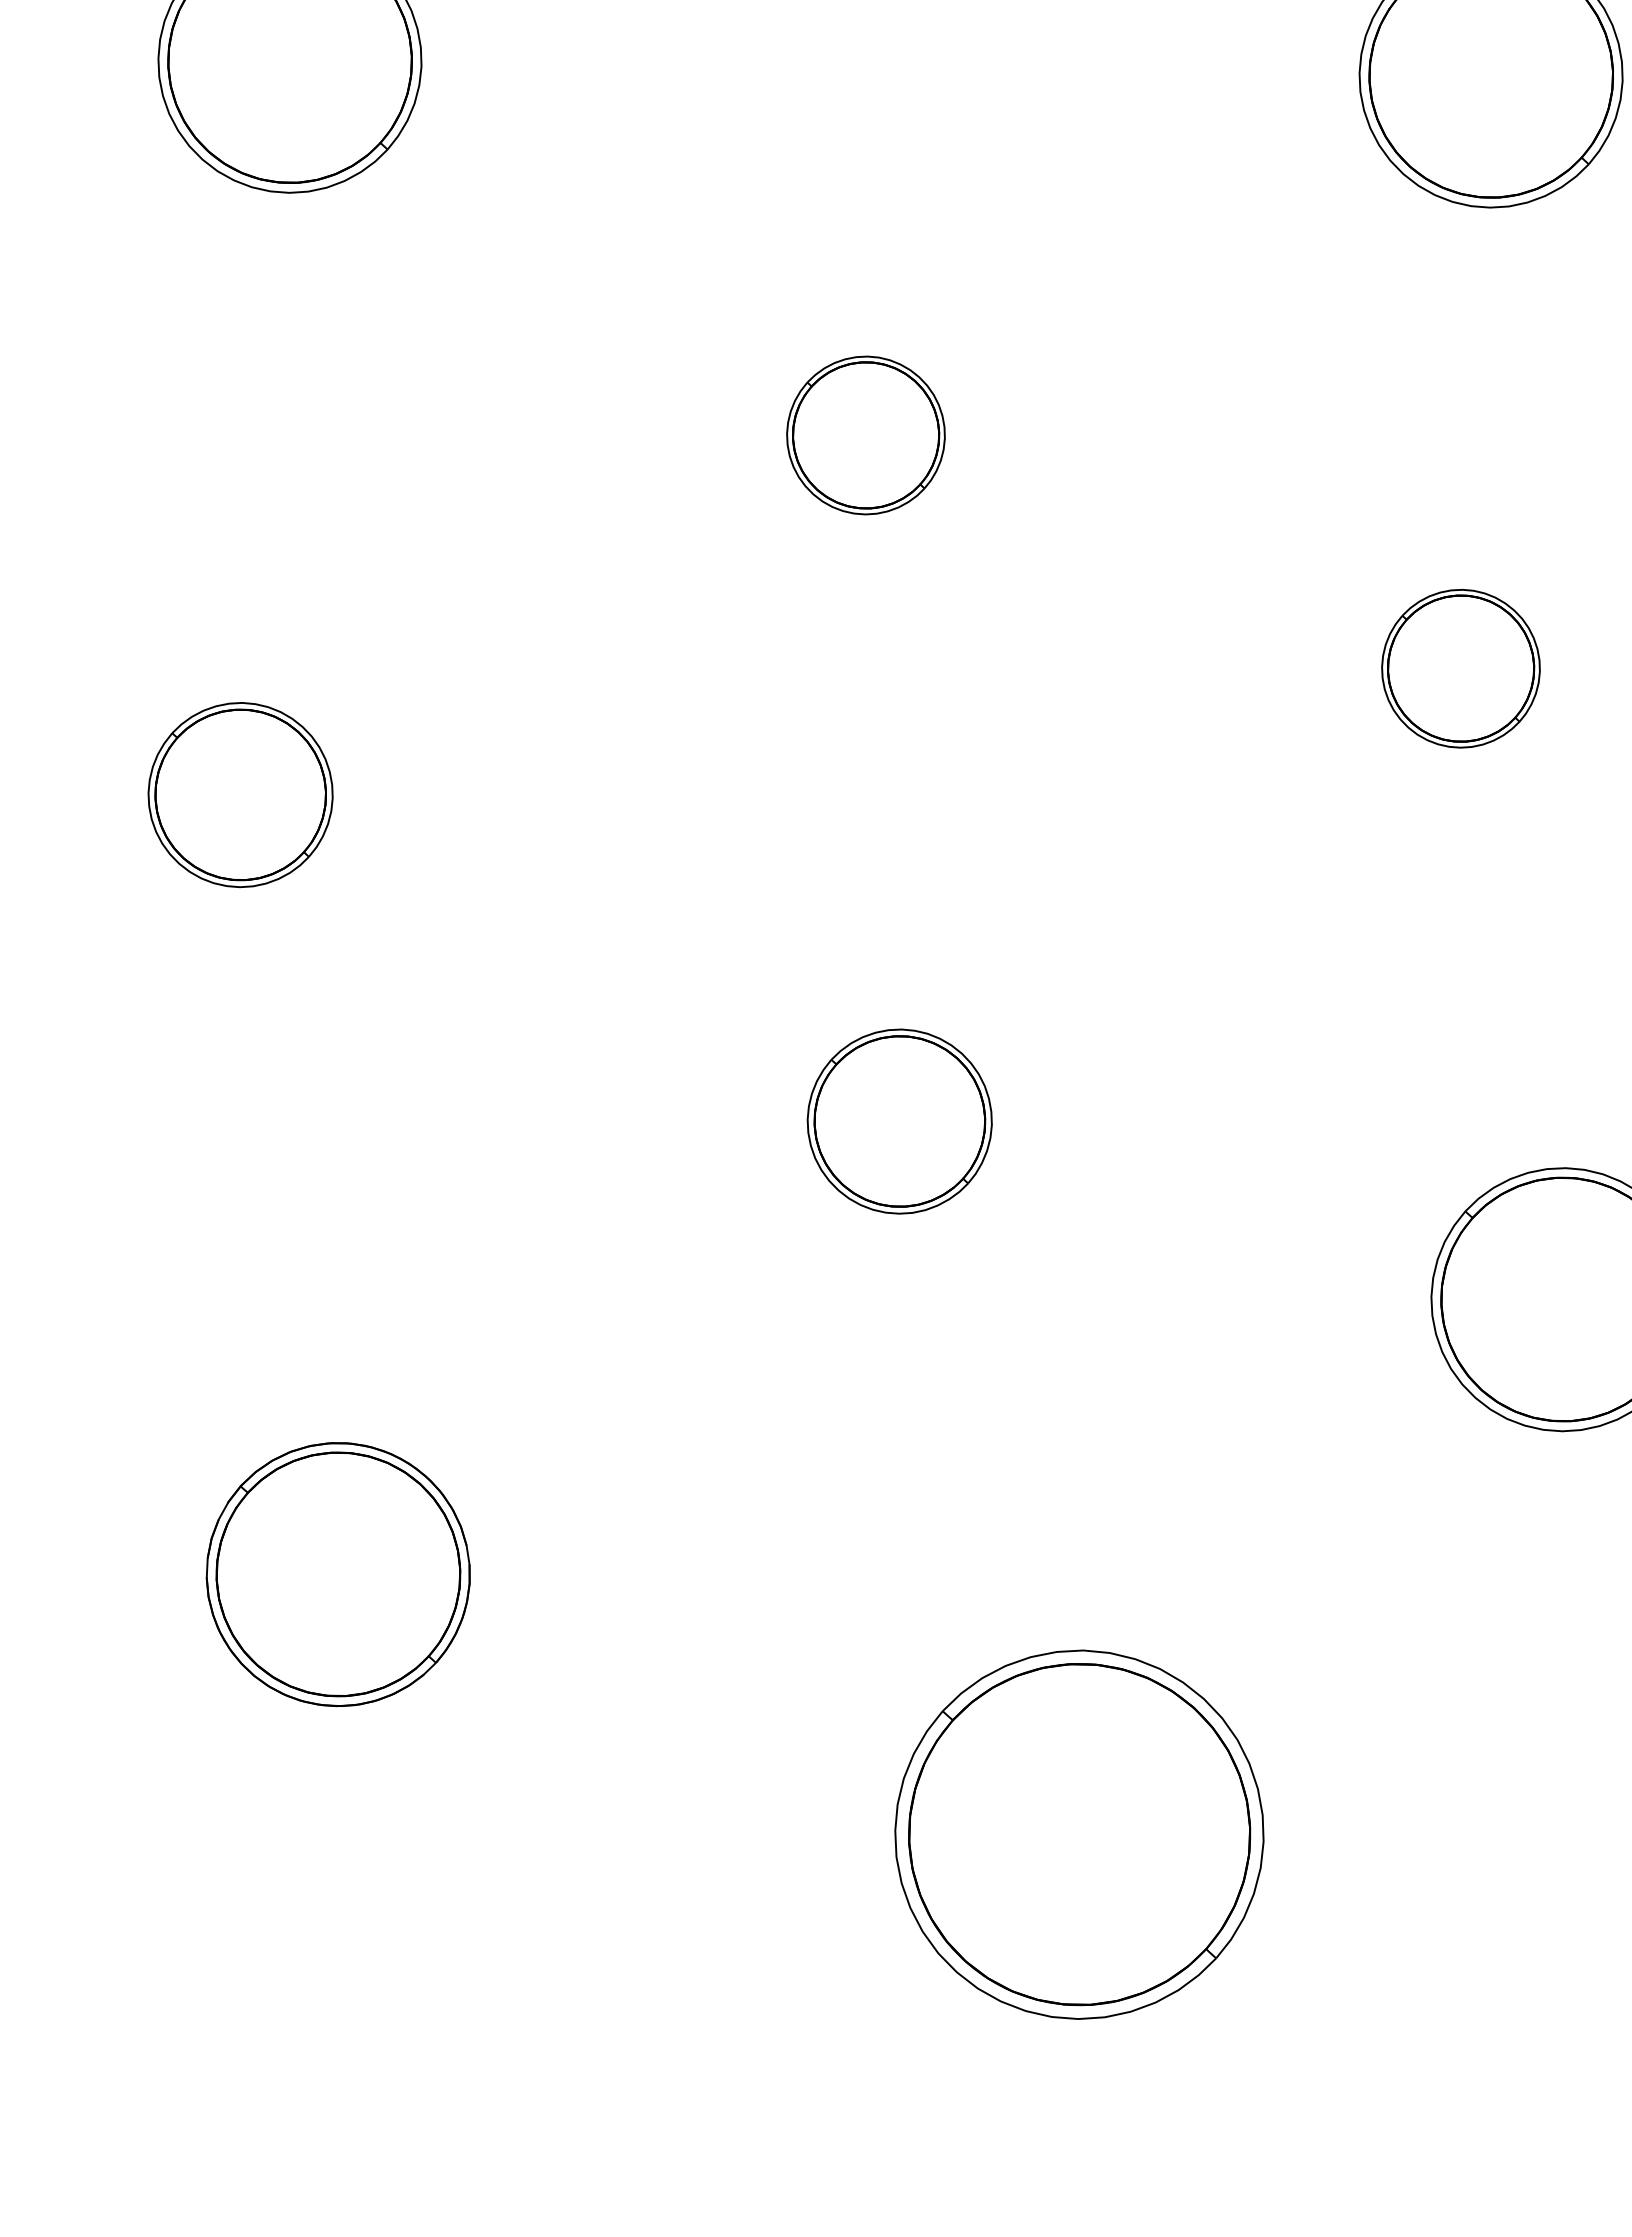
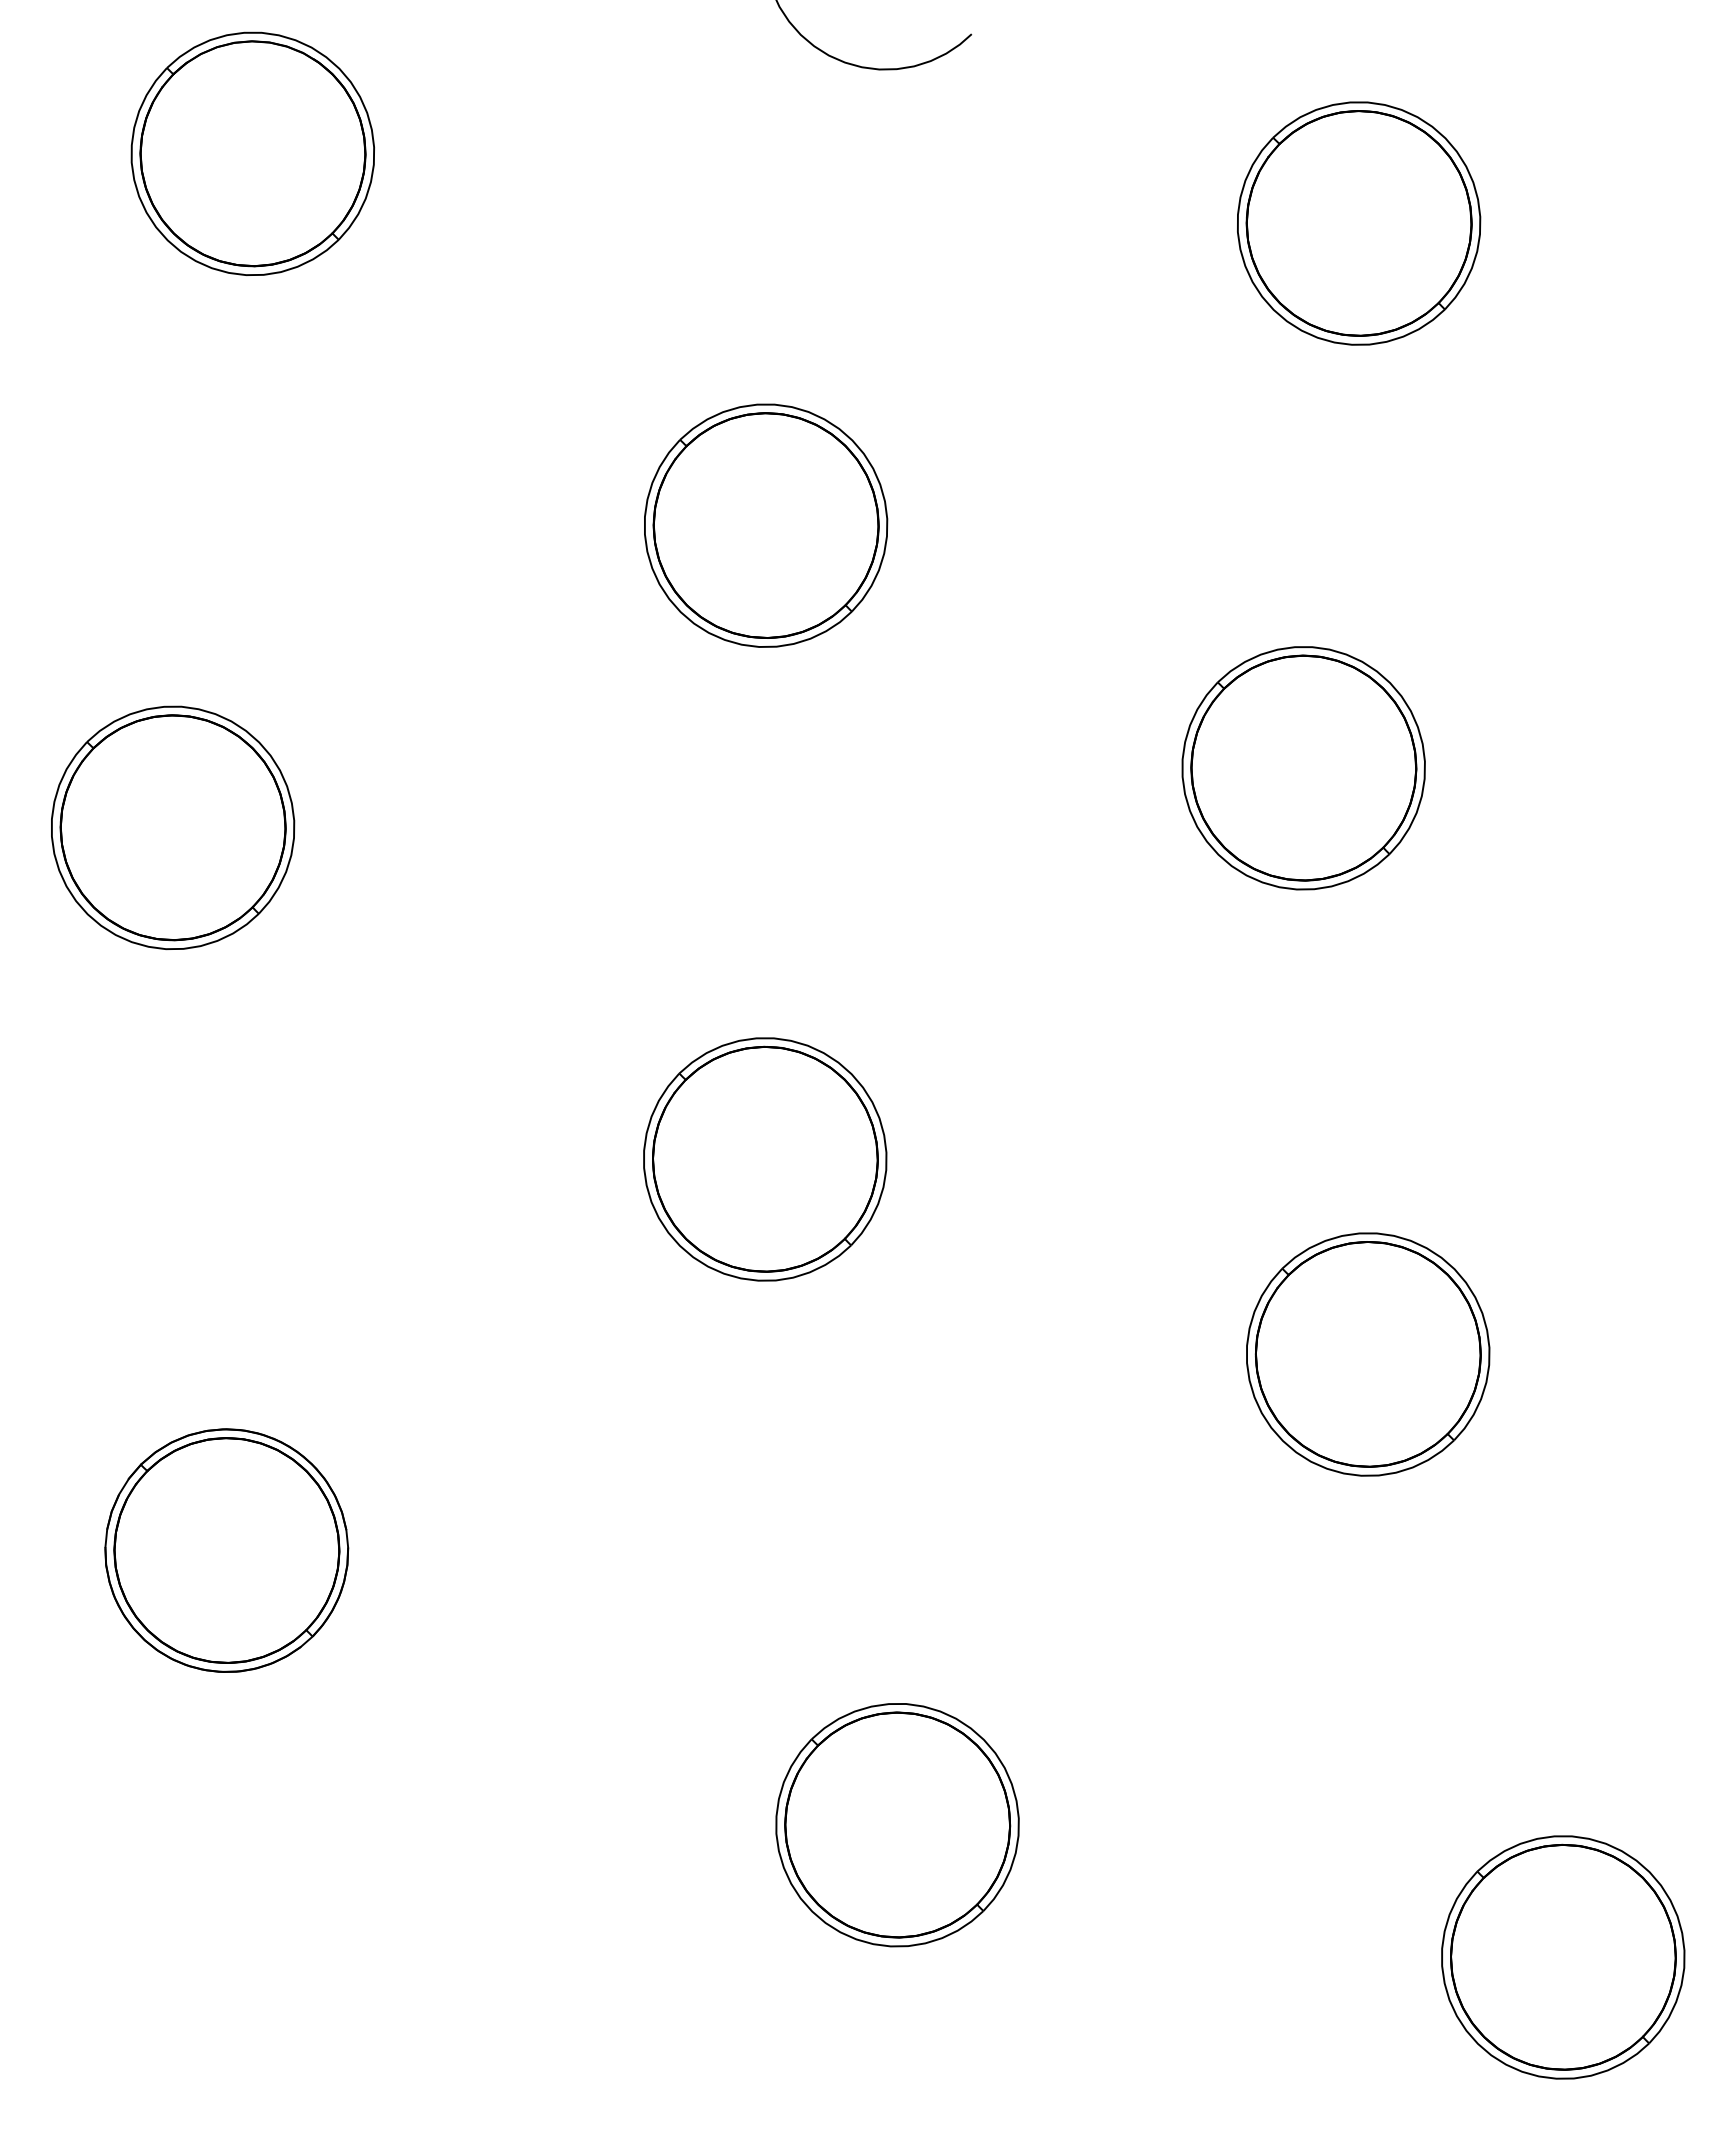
part: (866, 435) -> (766, 525), size x1.67
part: (1460, 668) -> (1303, 768), size x1.67
part: (240, 794) -> (173, 827), size x1.43
part: (899, 1121) -> (765, 1159), size x1.43
part: (1079, 1835) -> (897, 1825), size x0.71

